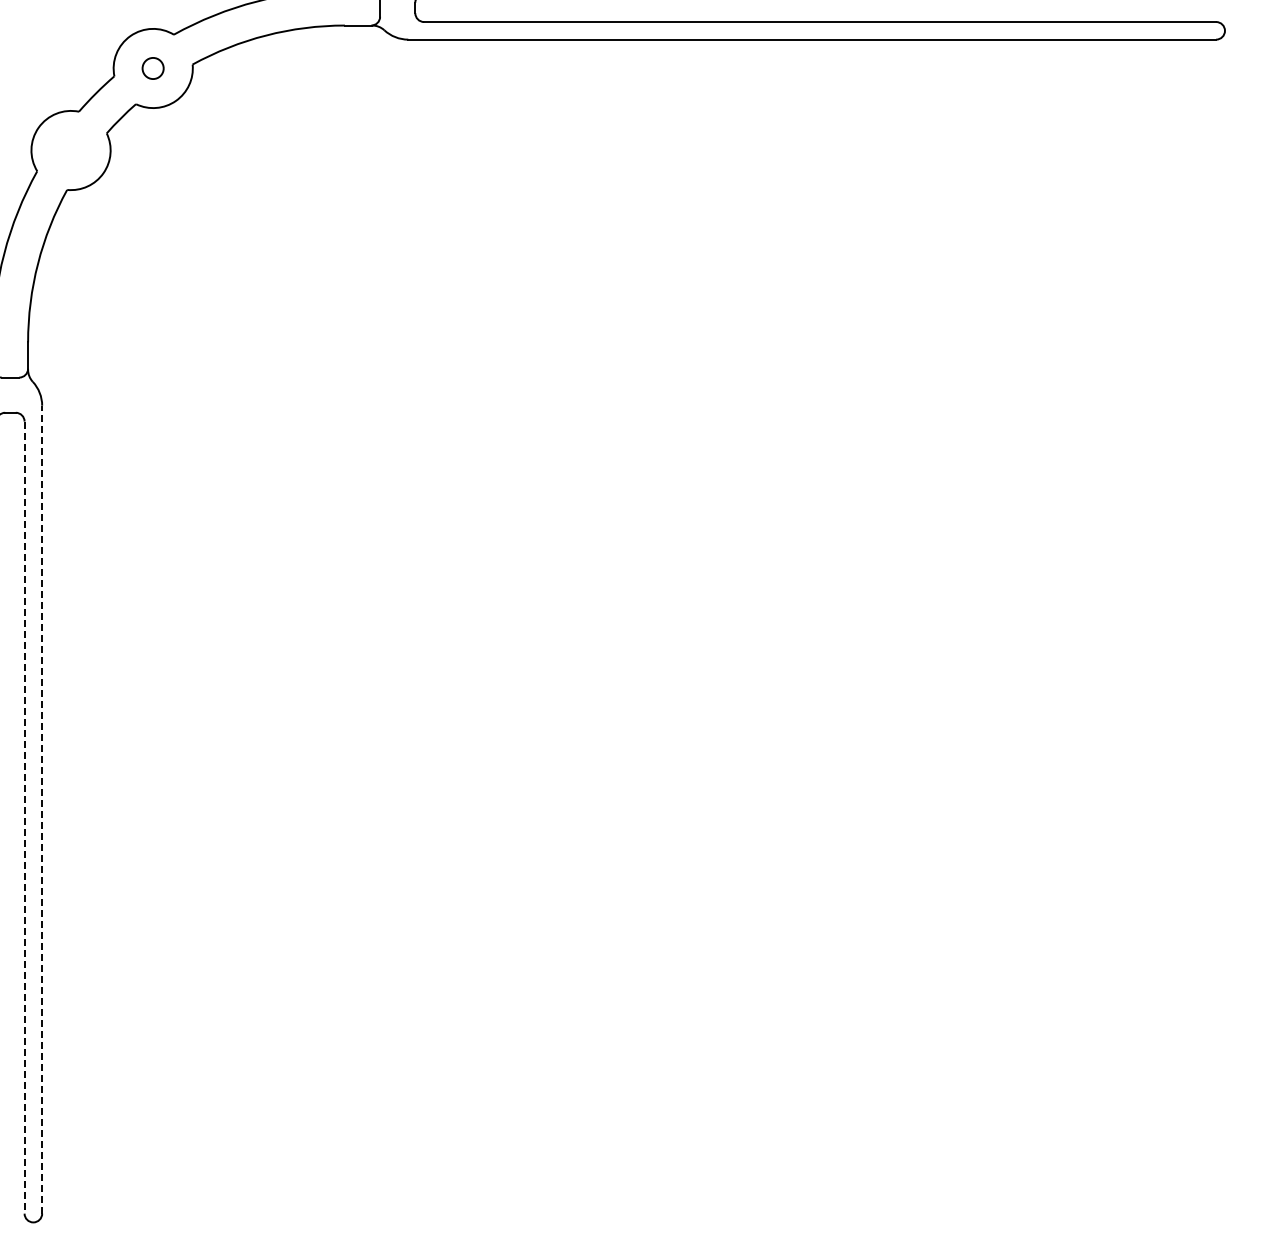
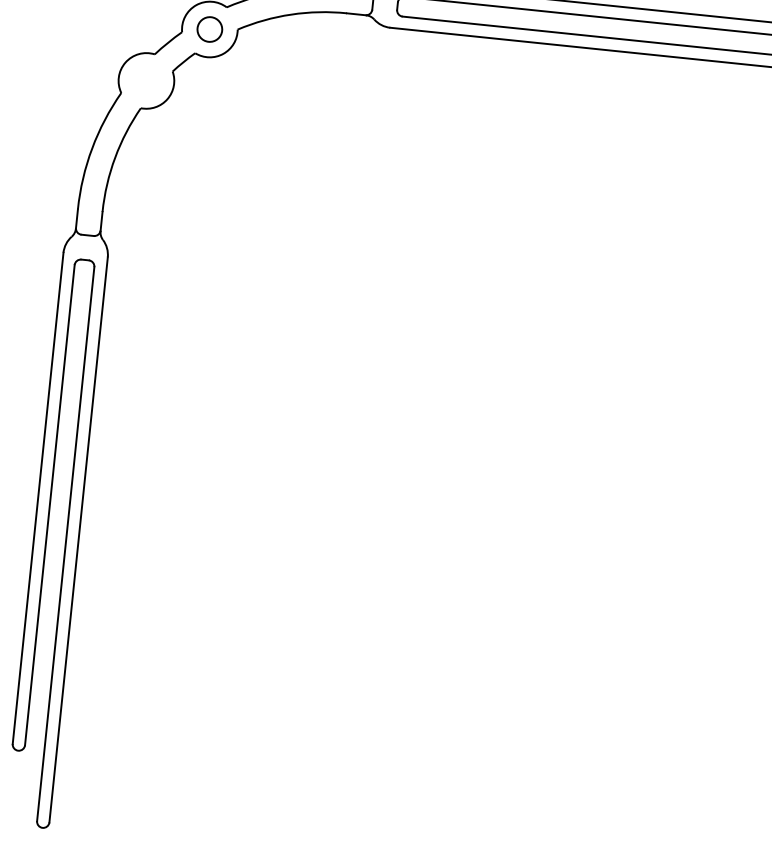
circle: (152, 68) -> (209, 29), size x1.67
line: (42, 809) -> (78, 539), dashed -> solid
line: (24, 818) -> (65, 544), dashed -> solid

